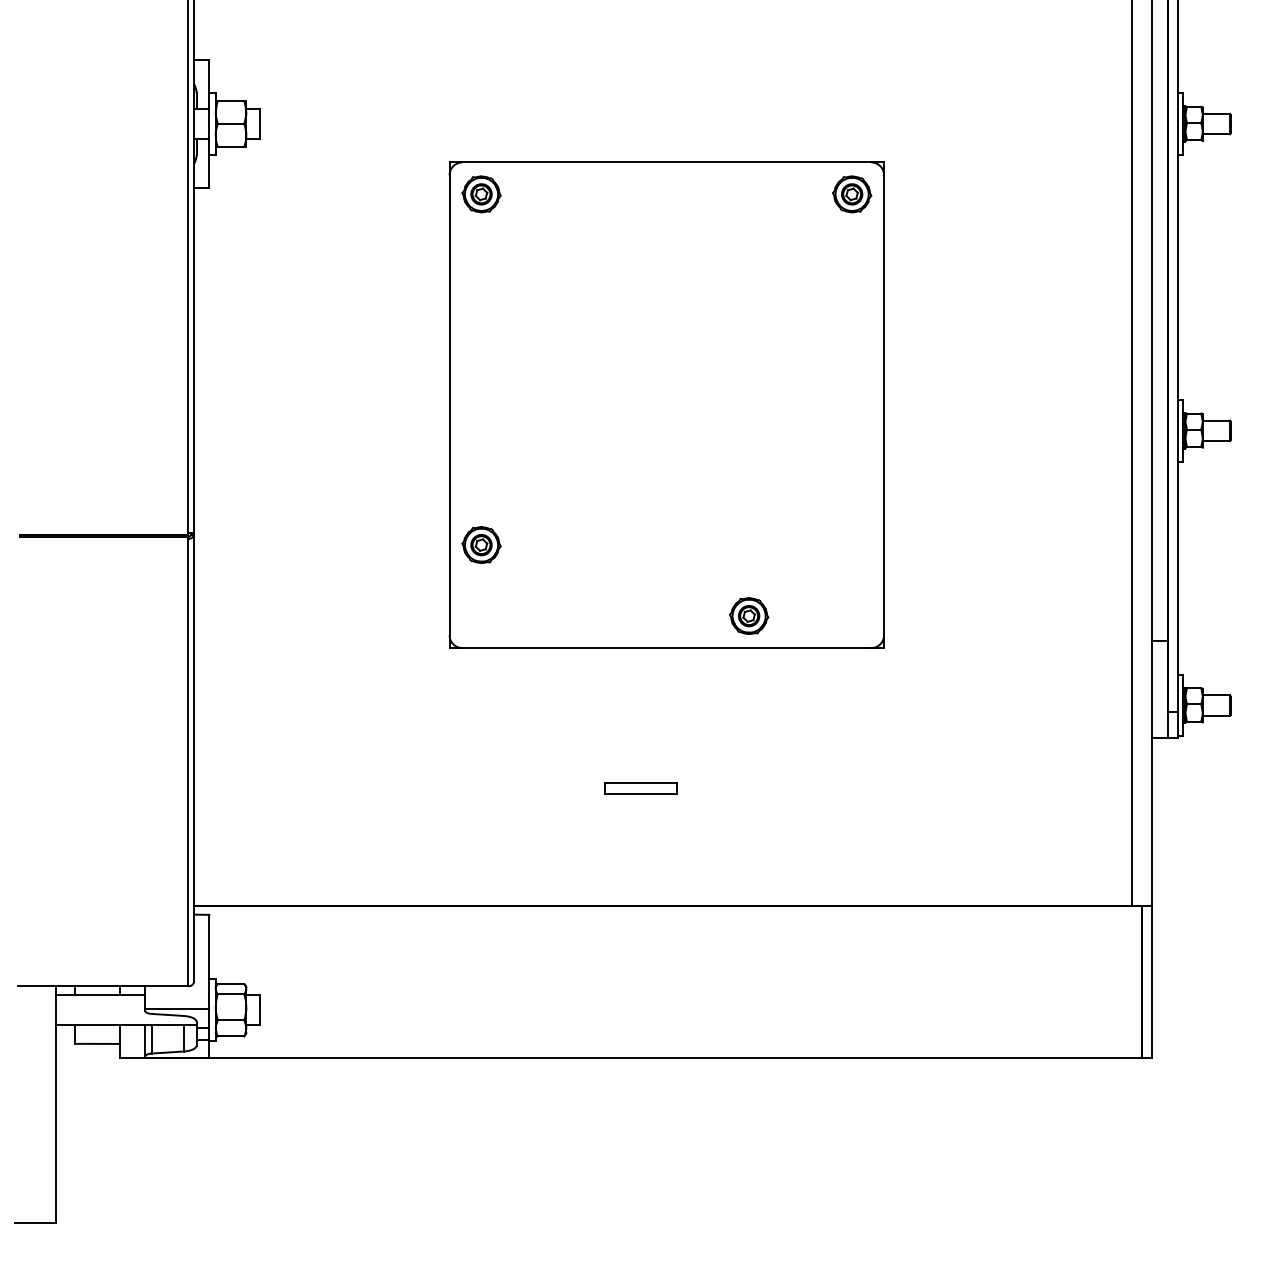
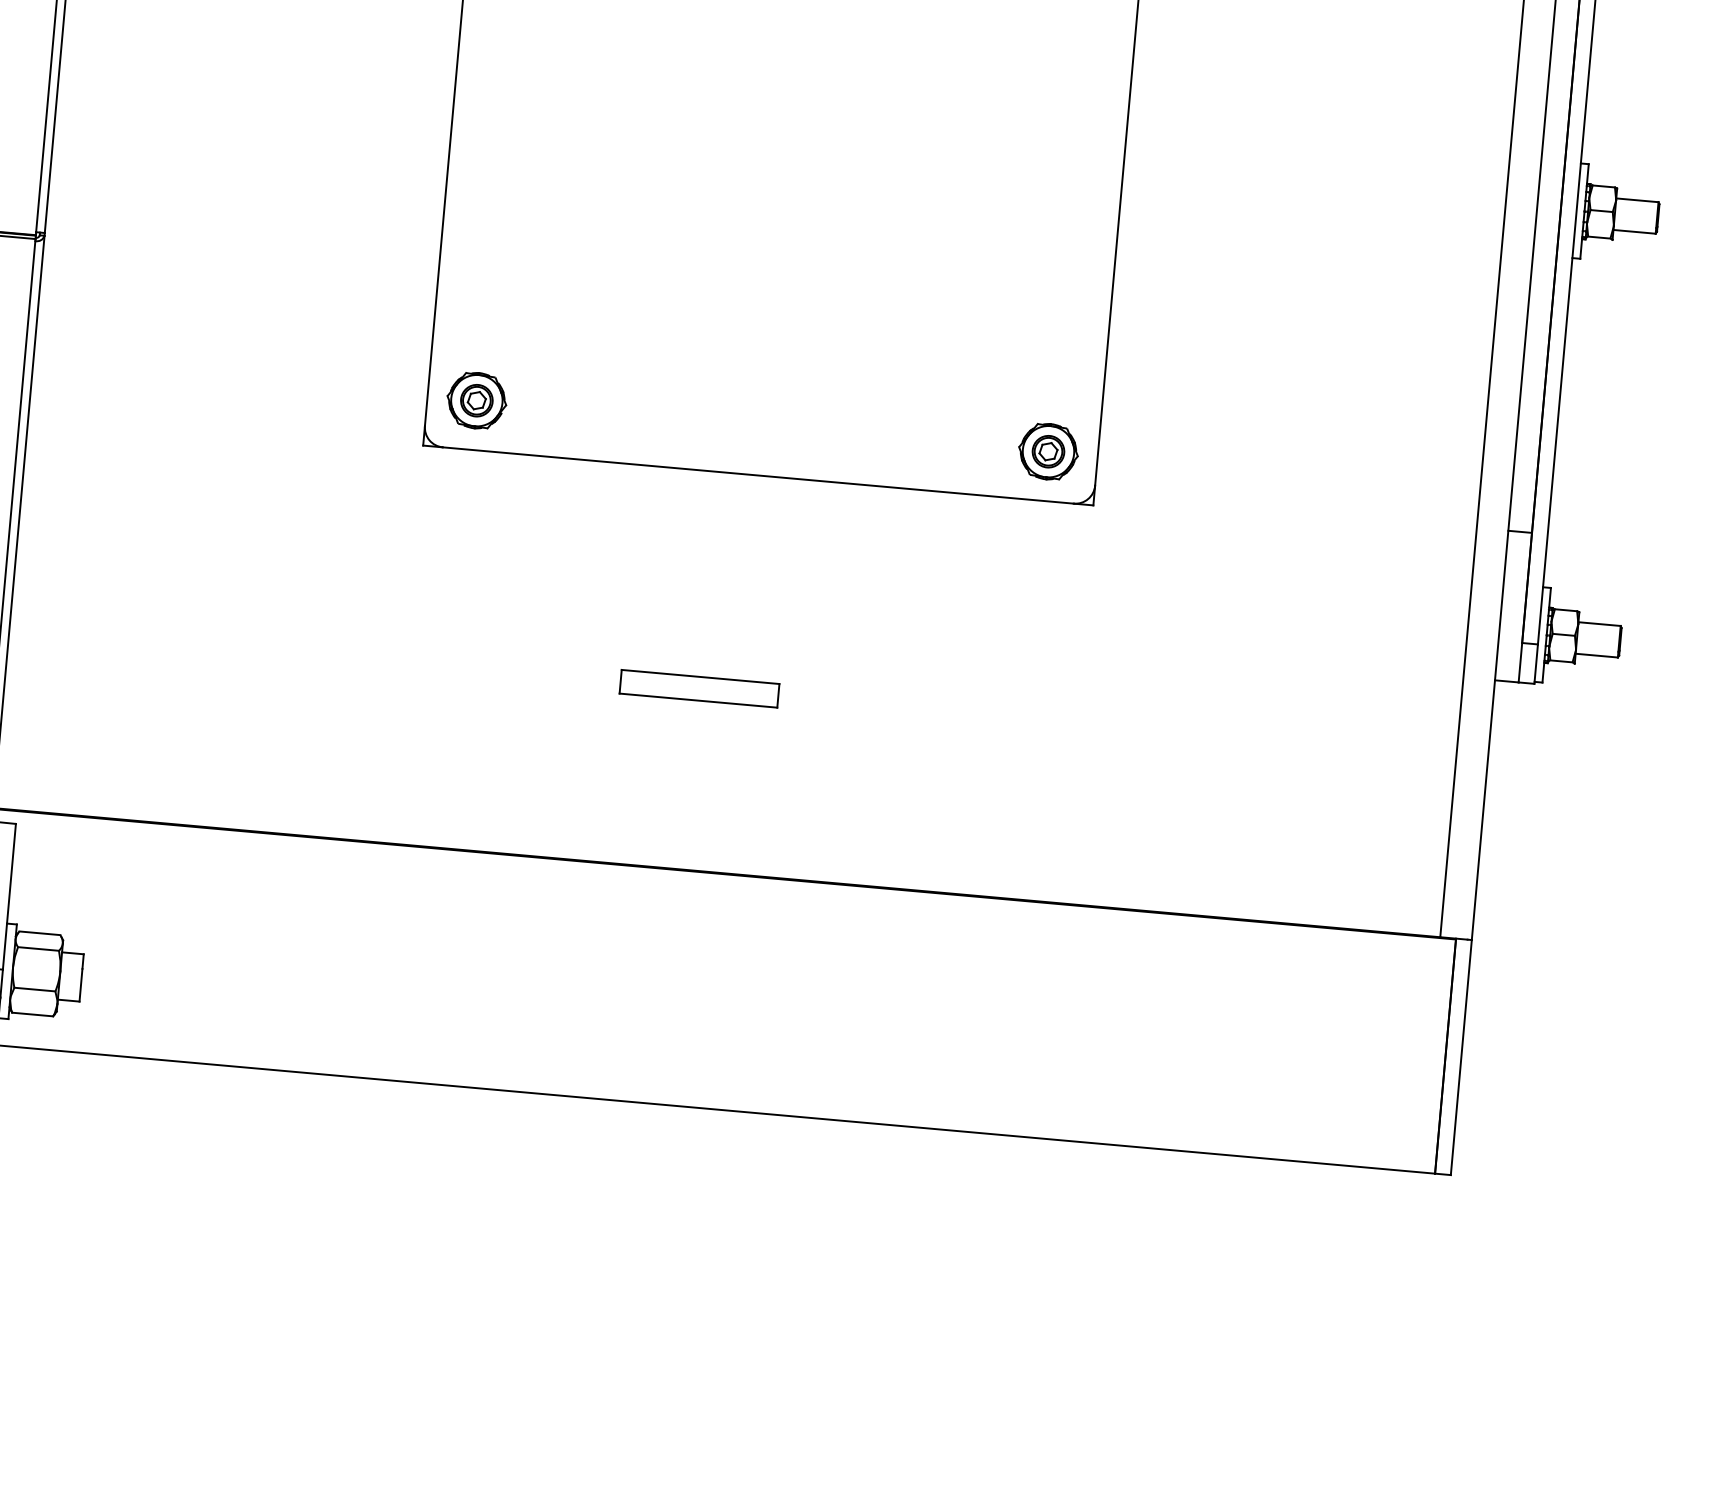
part: (481, 544) -> (476, 399), moved
part: (749, 615) -> (1049, 450), moved
part: (640, 788) -> (698, 688), size x1.43

